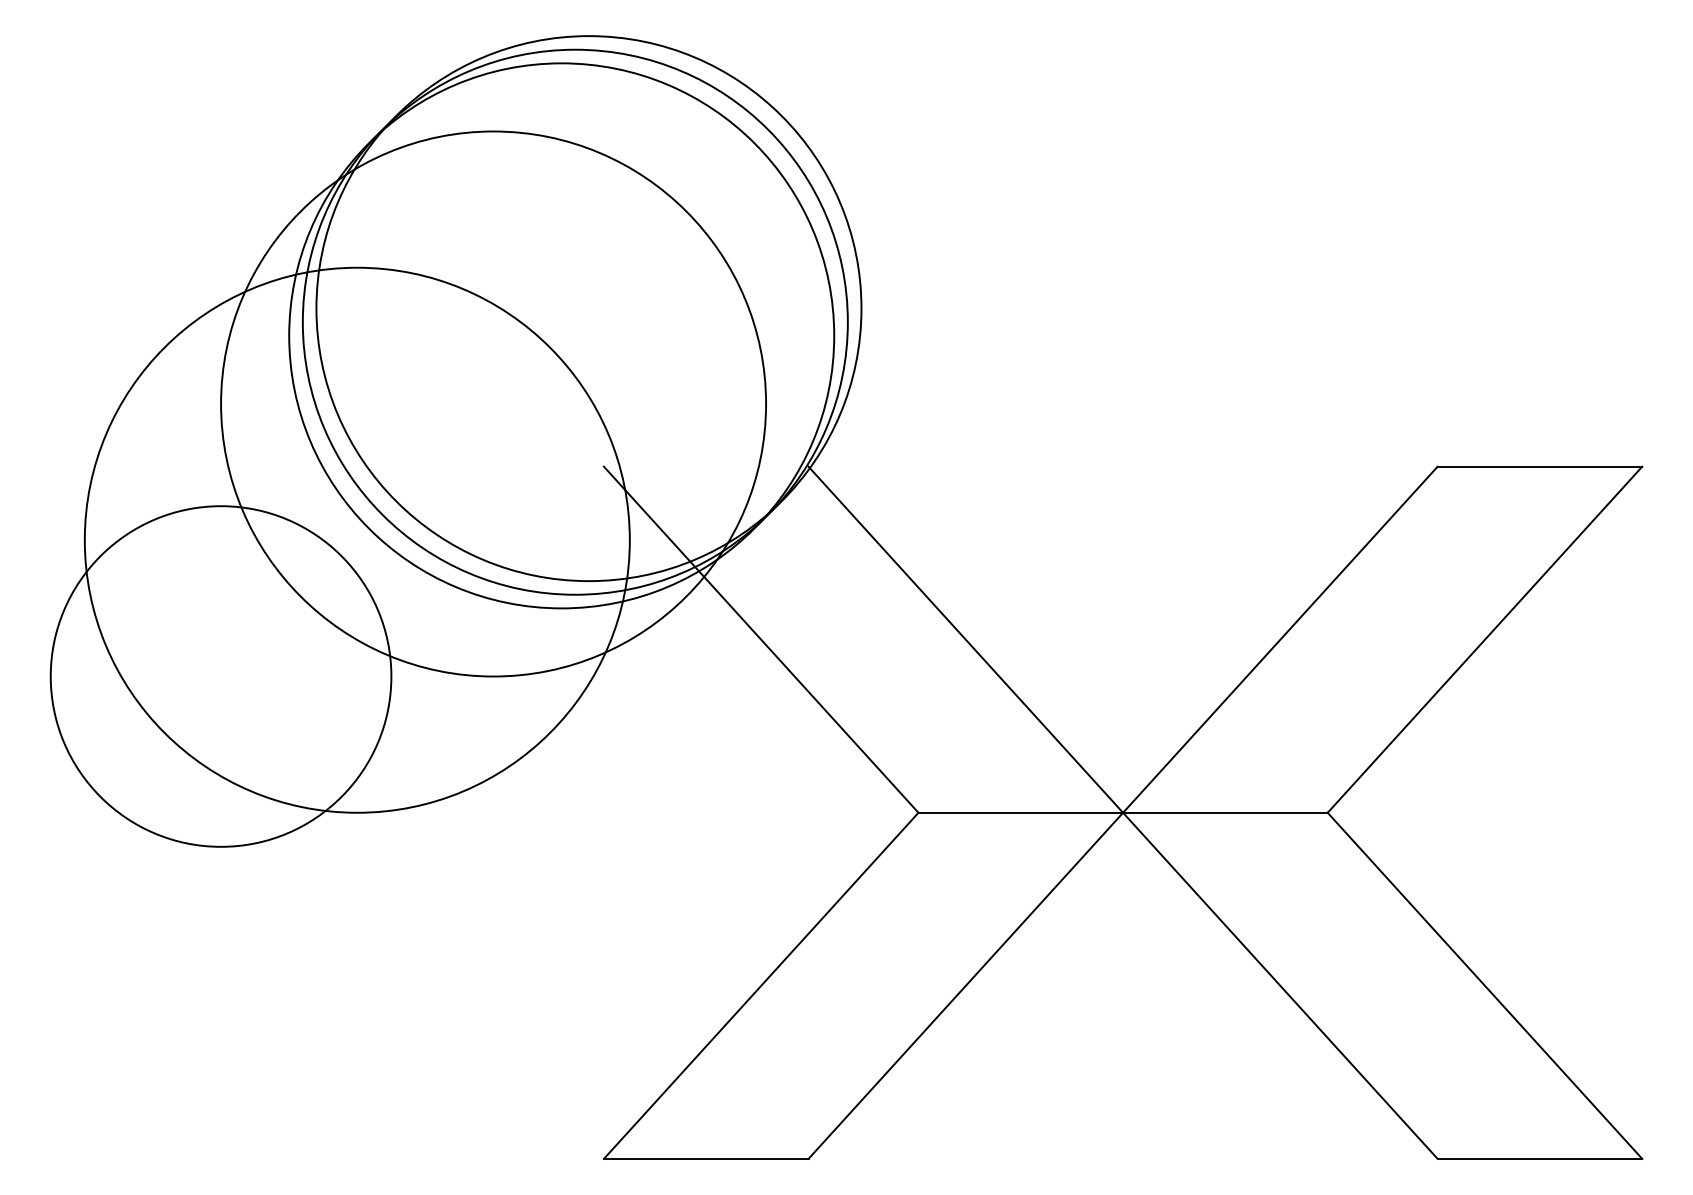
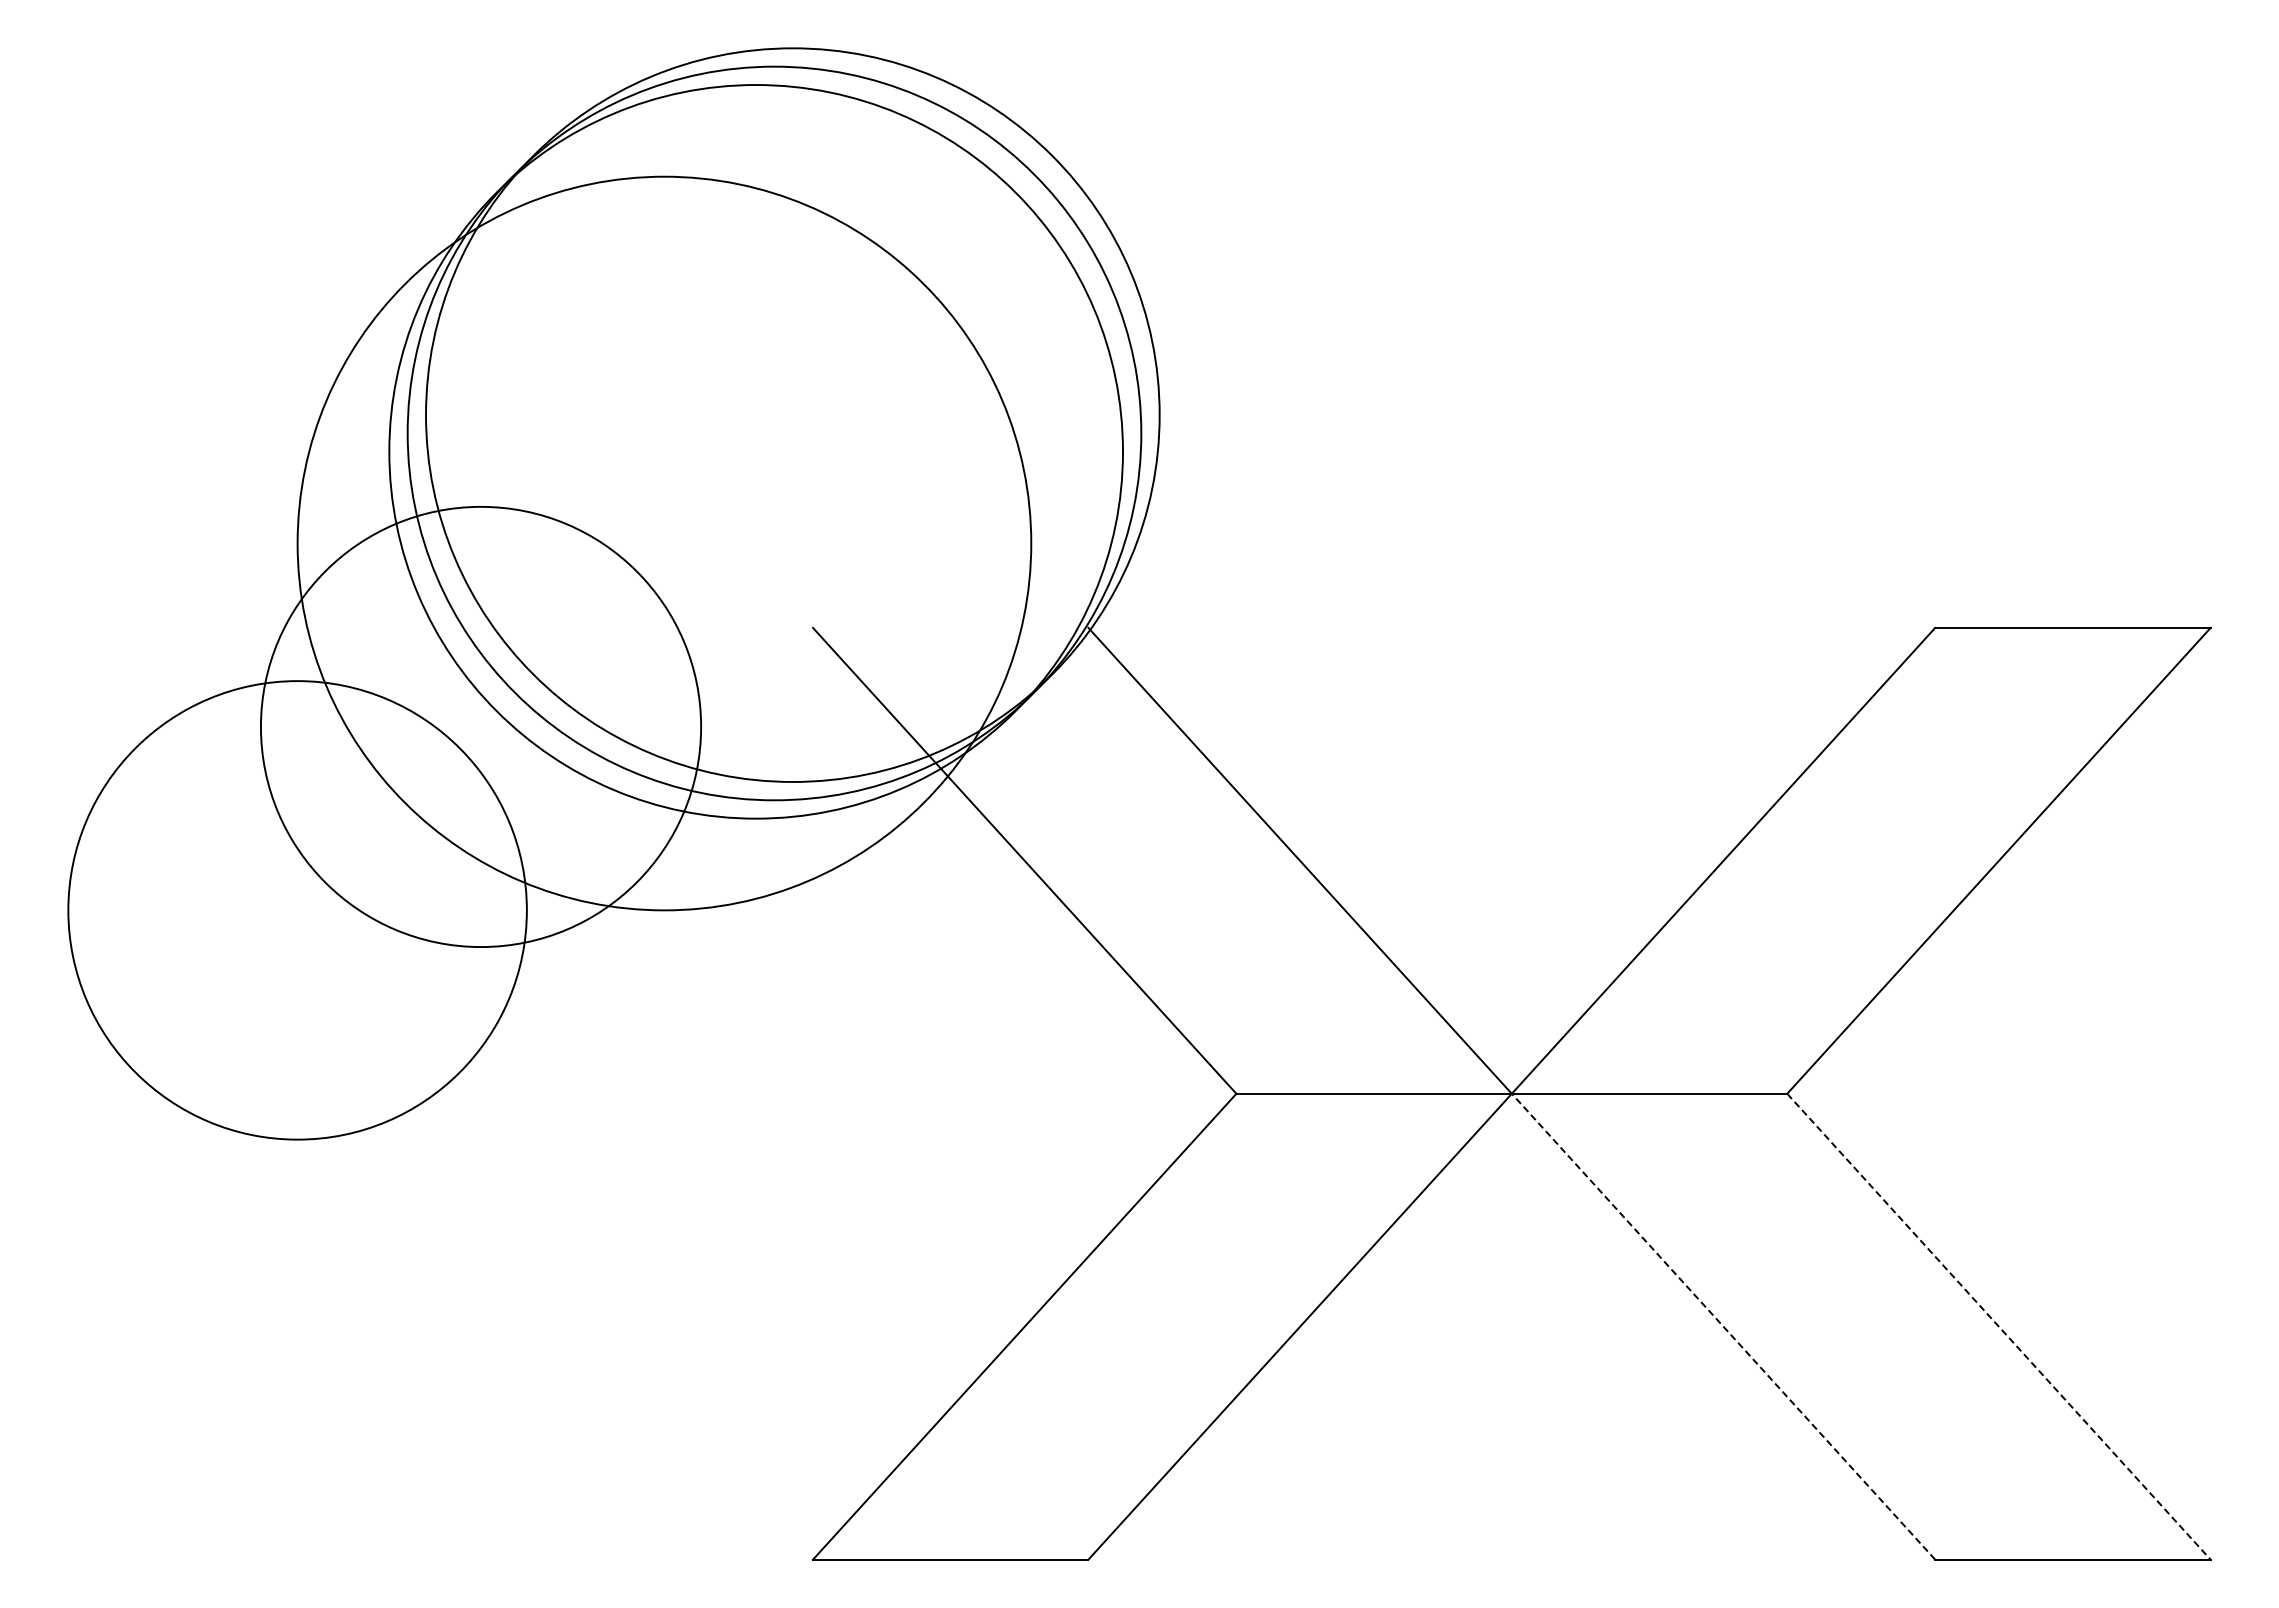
circle: (356, 539) -> (480, 726), size x0.6
line: (1280, 985) -> (1723, 1326), solid -> dashed
line: (1484, 985) -> (1998, 1326), solid -> dashed

